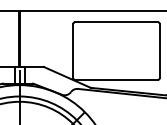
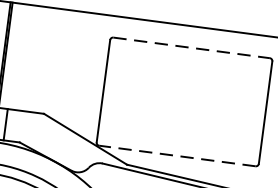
line: (116, 22) -> (191, 48), solid -> dashed
line: (116, 79) -> (177, 155), solid -> dashed

